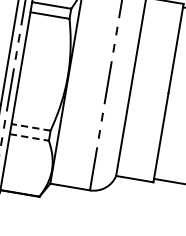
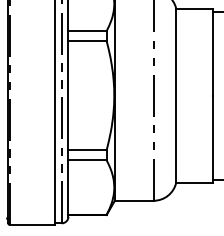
line: (31, 127) -> (87, 150), dashed -> solid
line: (30, 137) -> (88, 160), dashed -> solid

